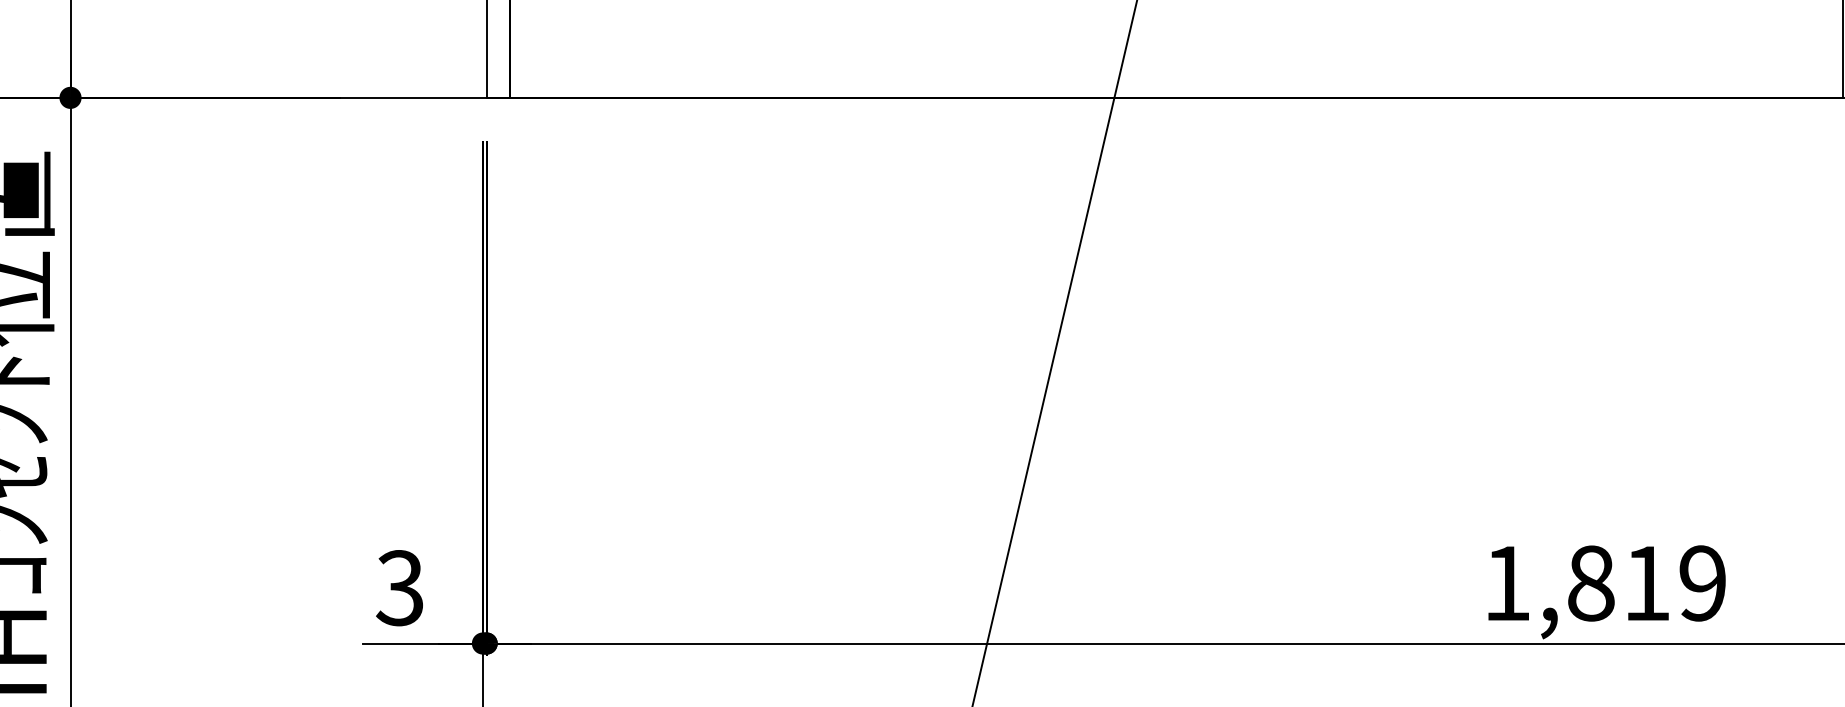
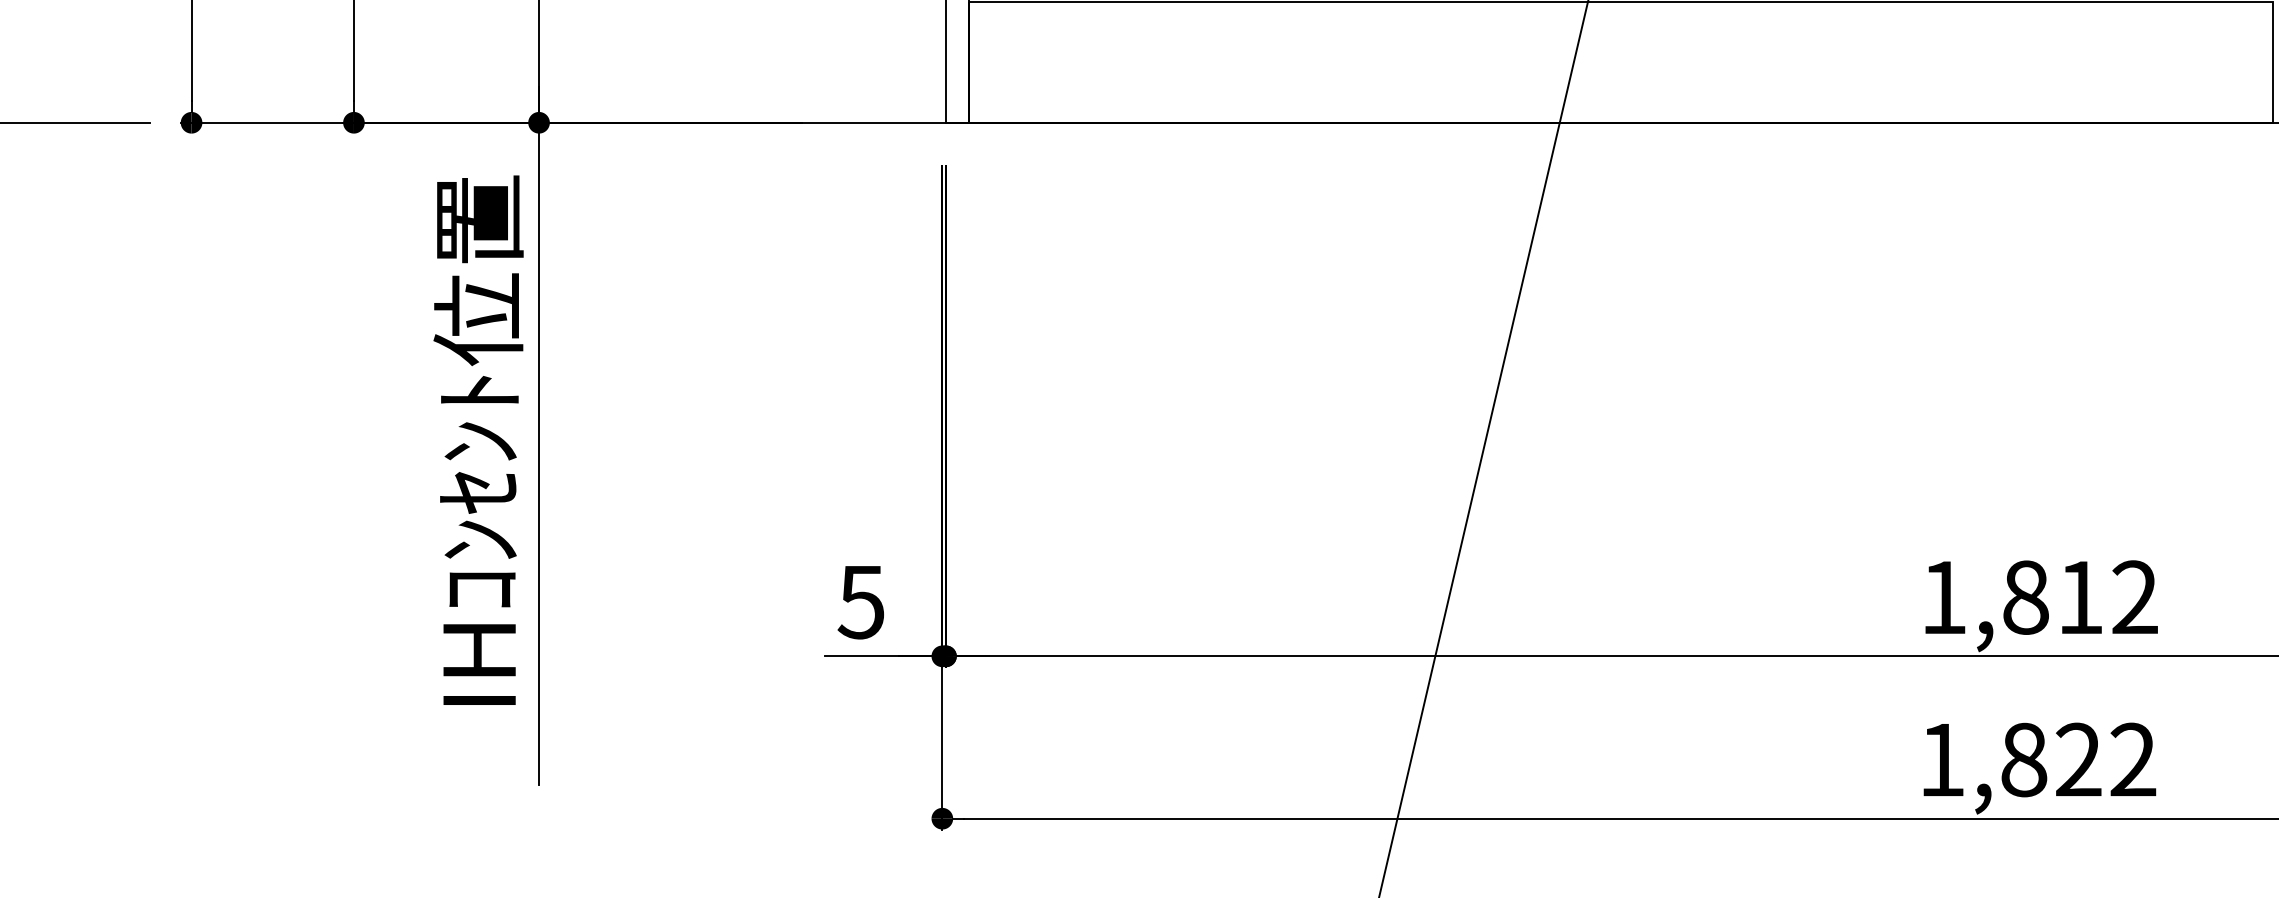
text: (1702, 583) -> (2134, 597), 1,819 -> 1,812
text: (399, 587) -> (860, 601), 3 -> 5

